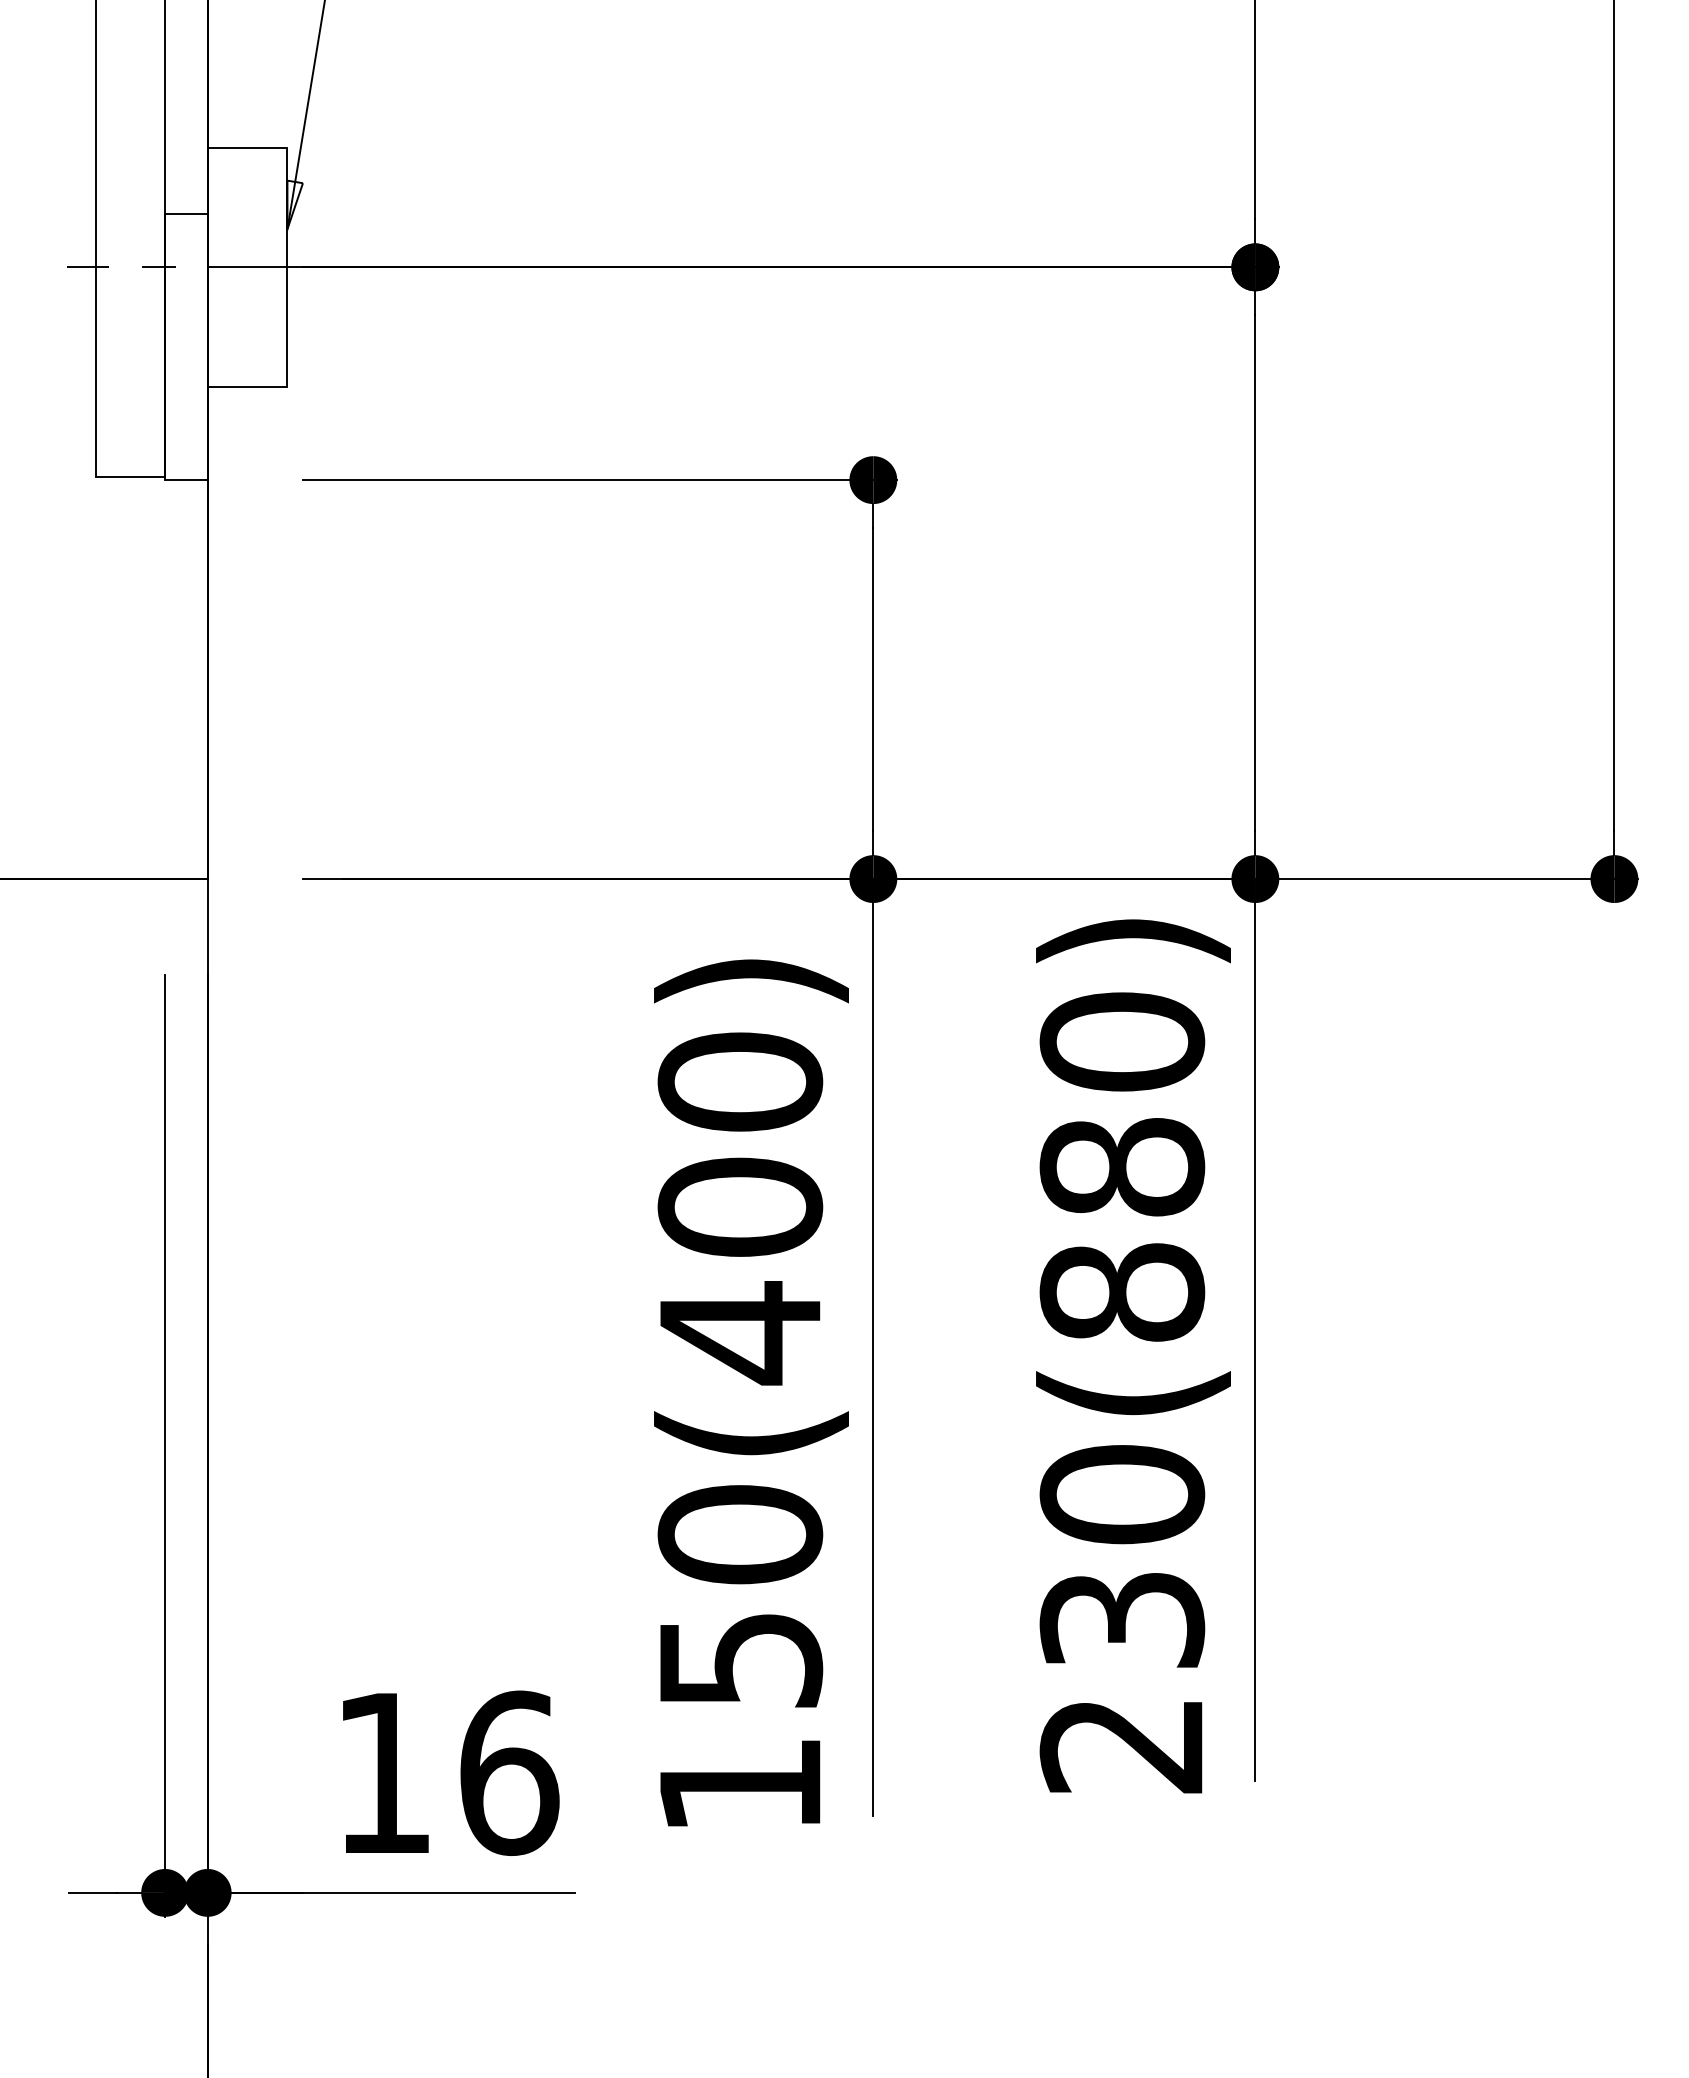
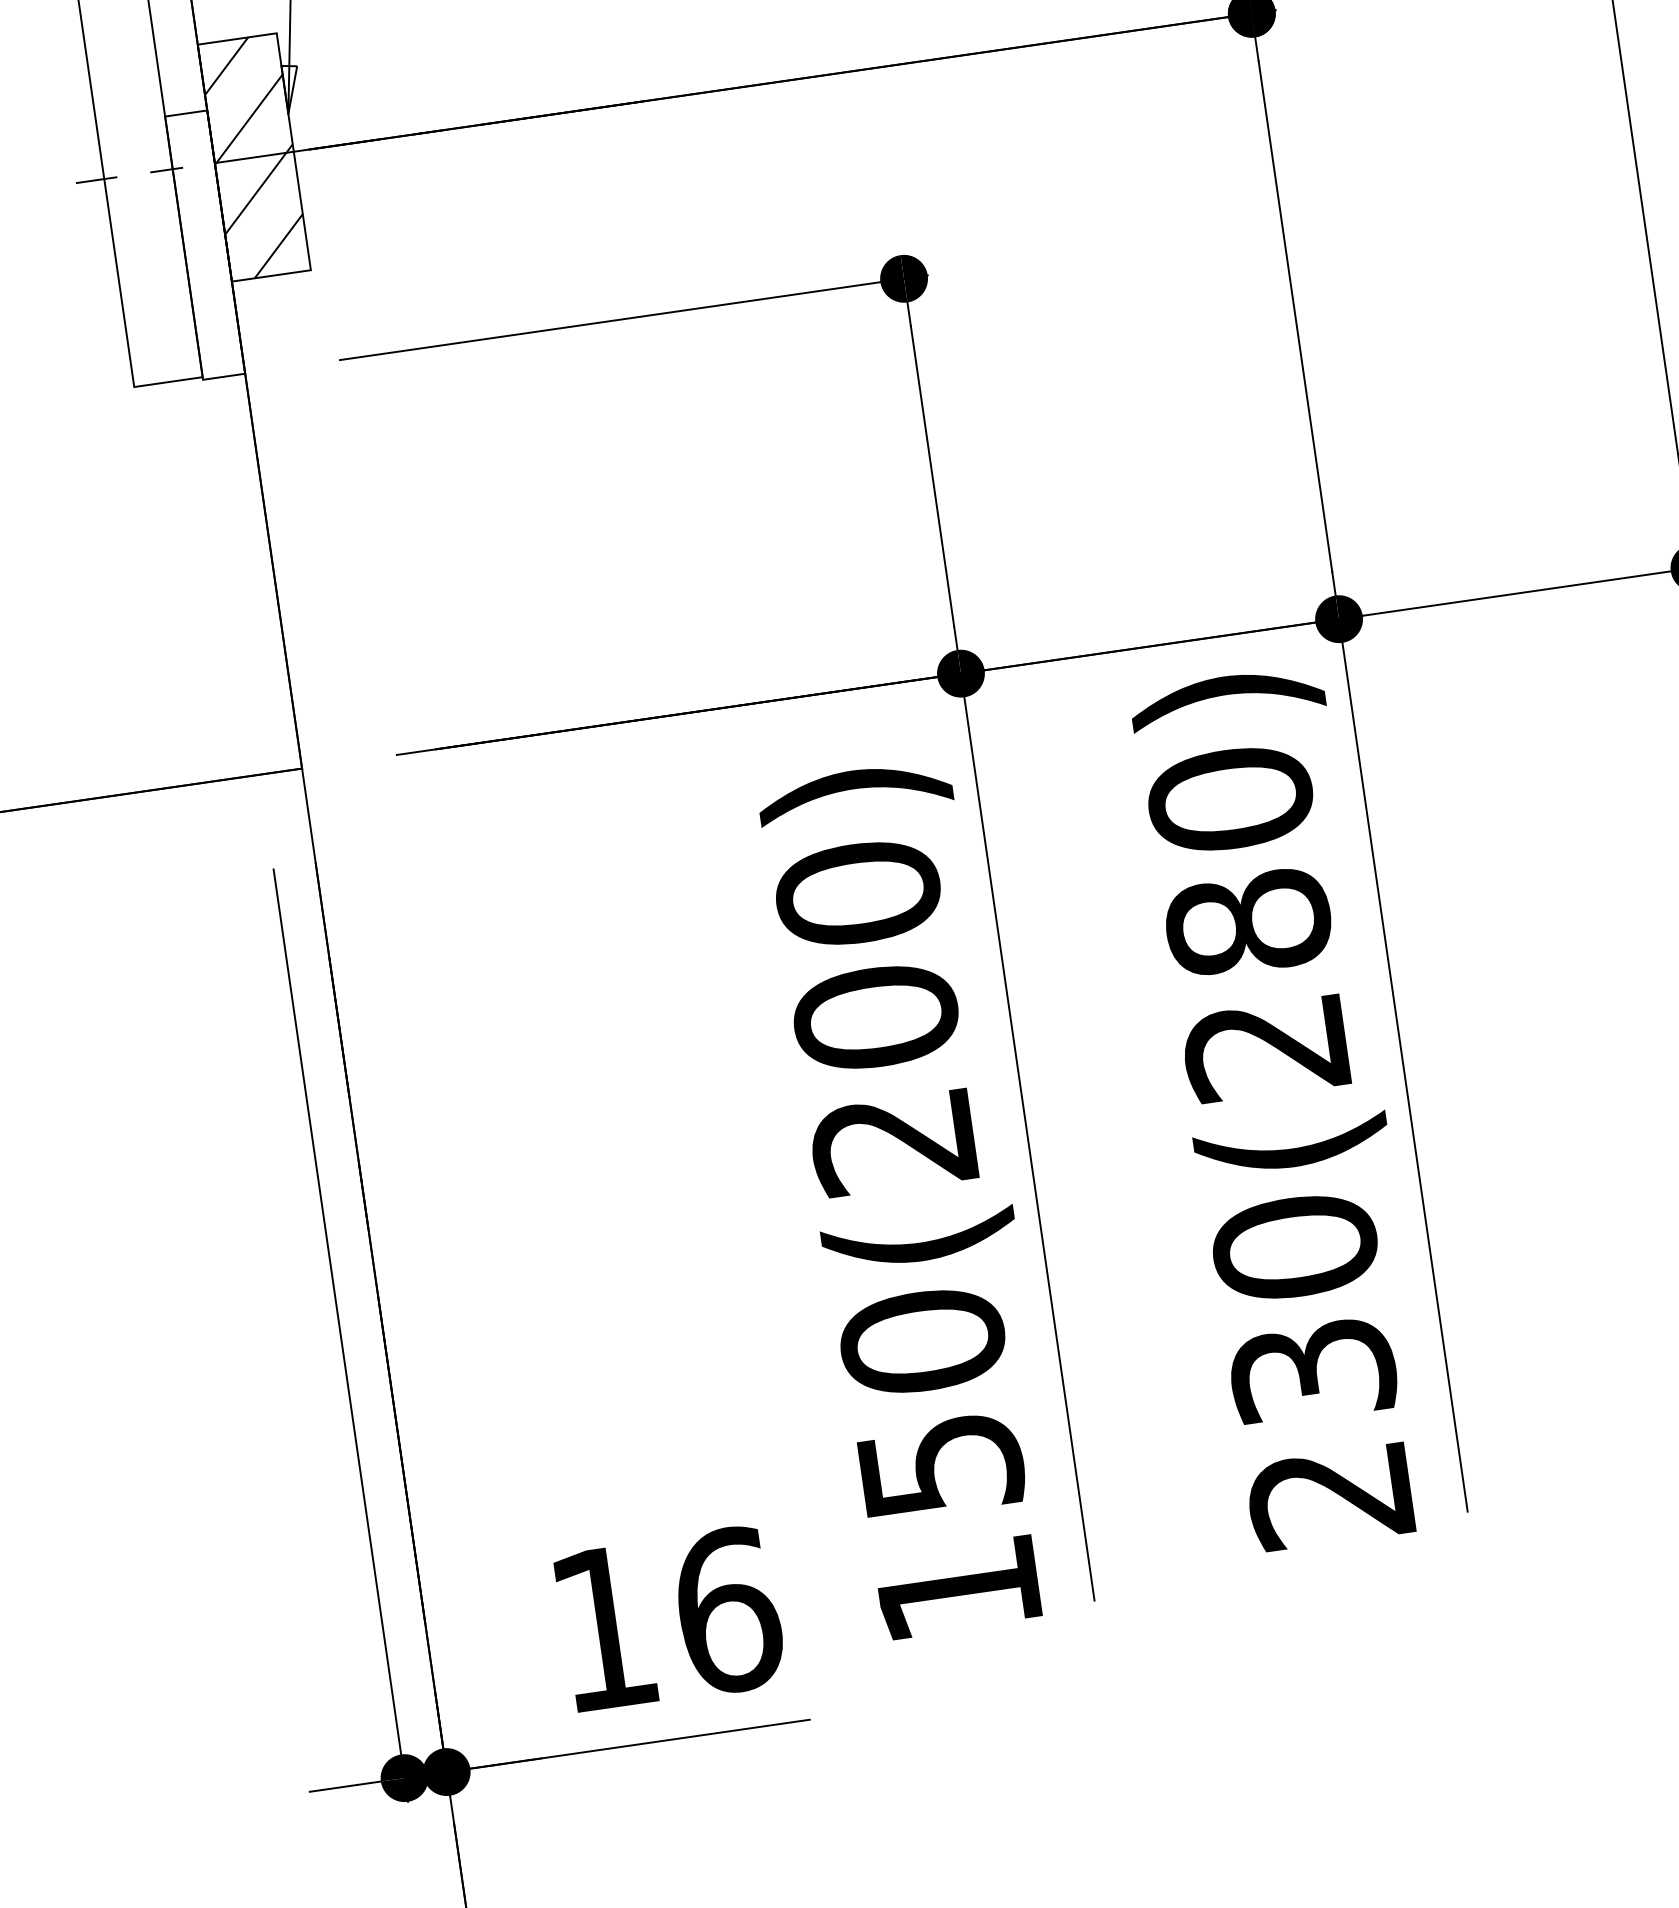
hatch: (247, 267) -> (254, 157), added
text: (1122, 1292) -> (1266, 1047), 230(880) -> 230(280)
text: (738, 1333) -> (892, 1142), 150(400) -> 150(200)

